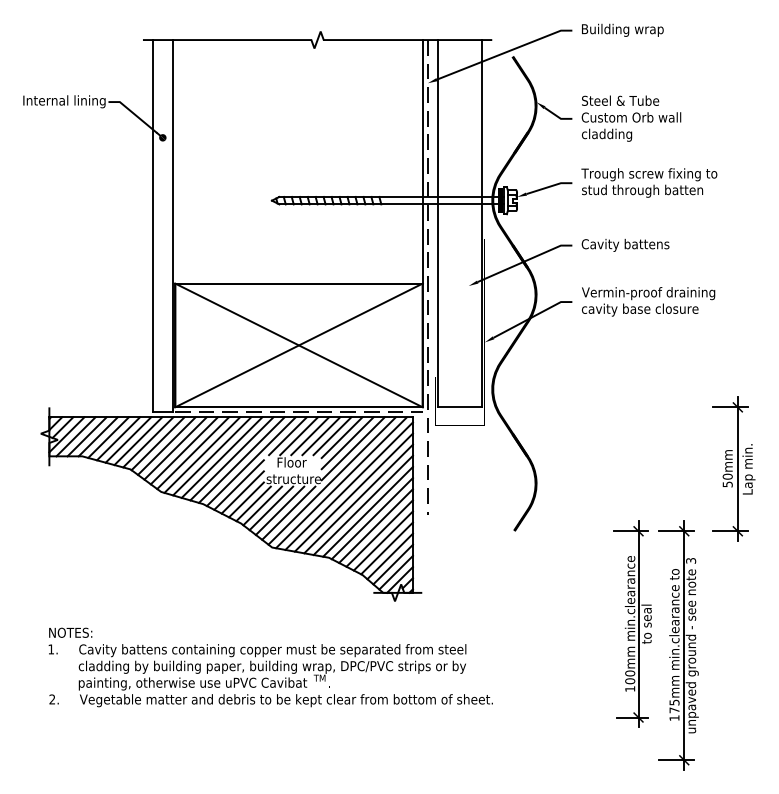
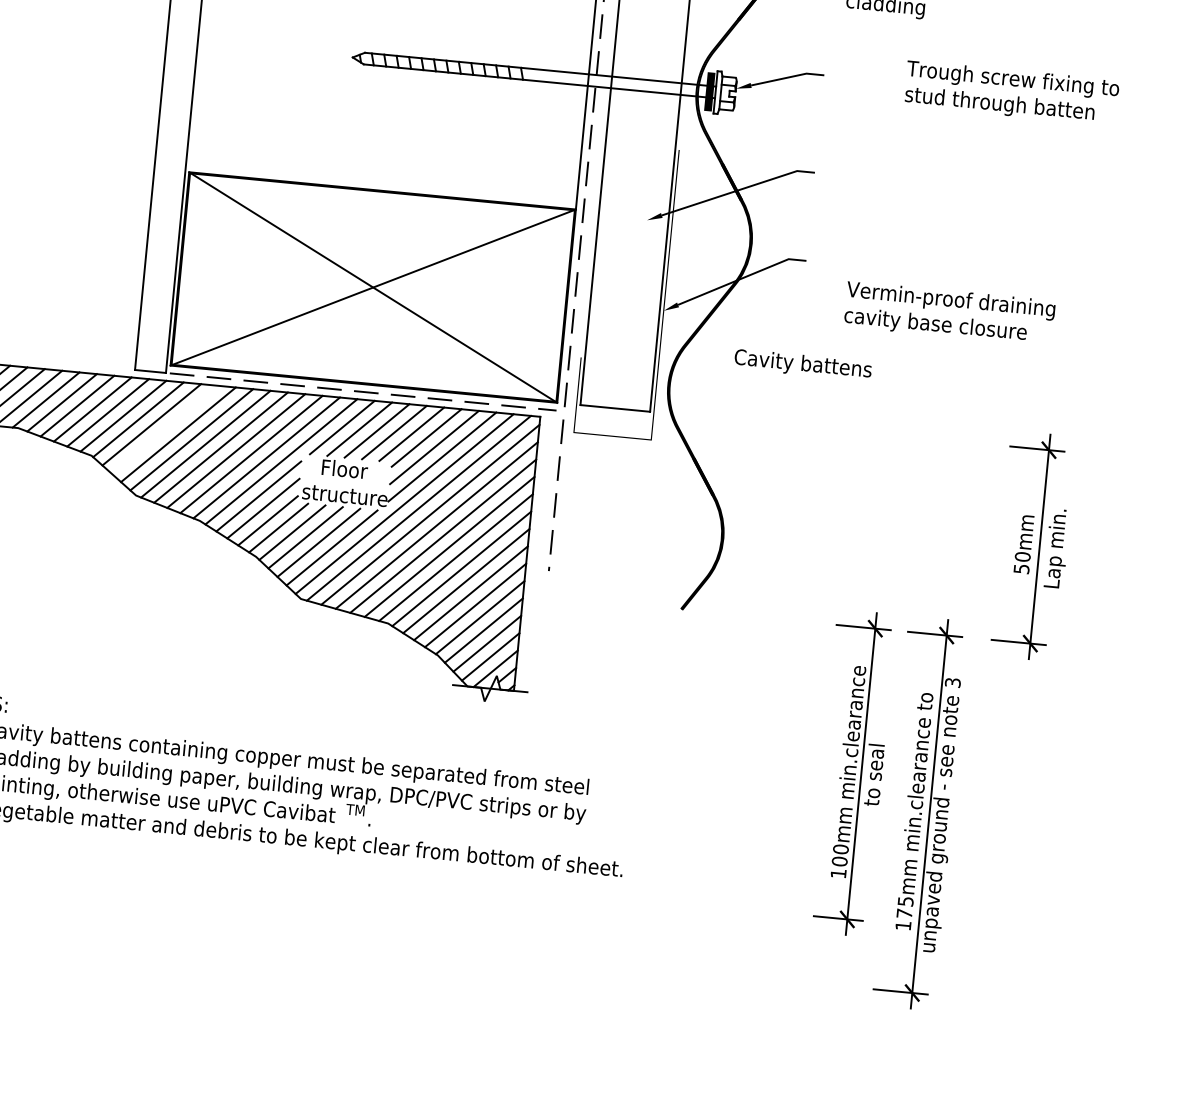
text: (649, 182) -> (1012, 92), moved
text: (625, 245) -> (802, 365), moved
text: (648, 301) -> (949, 313), moved
line: (175, 448) -> (164, 429), removed

